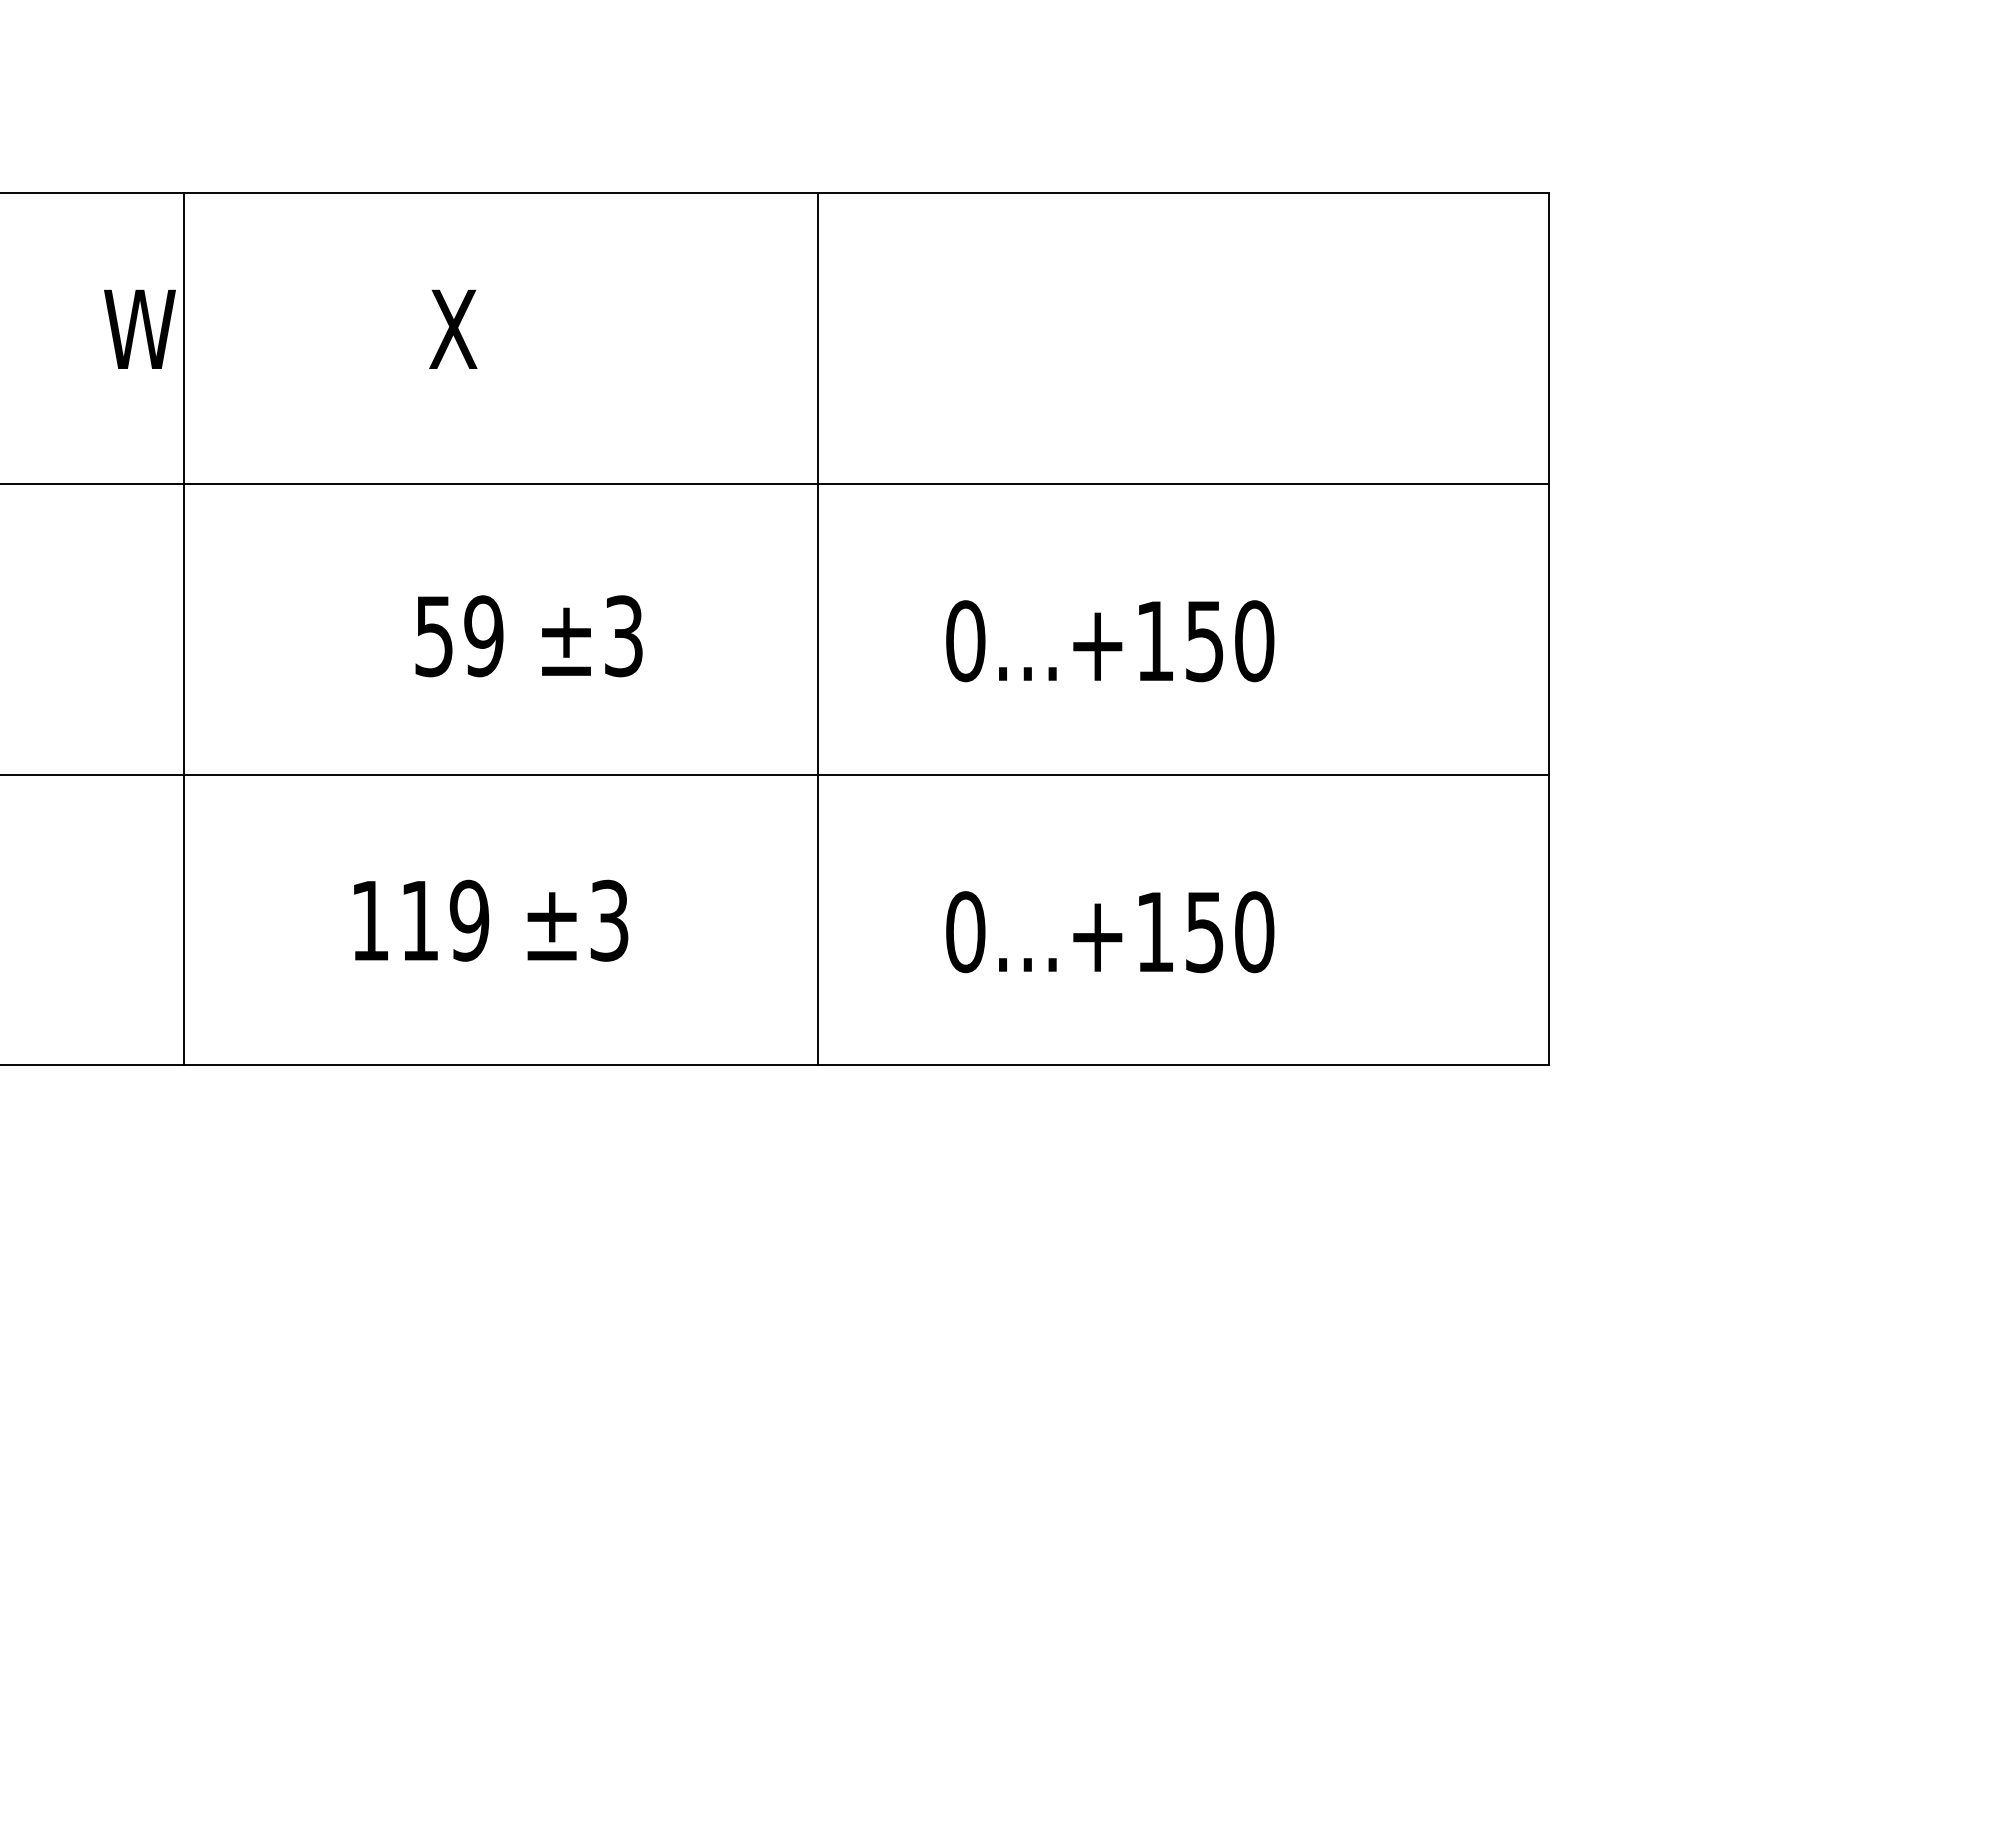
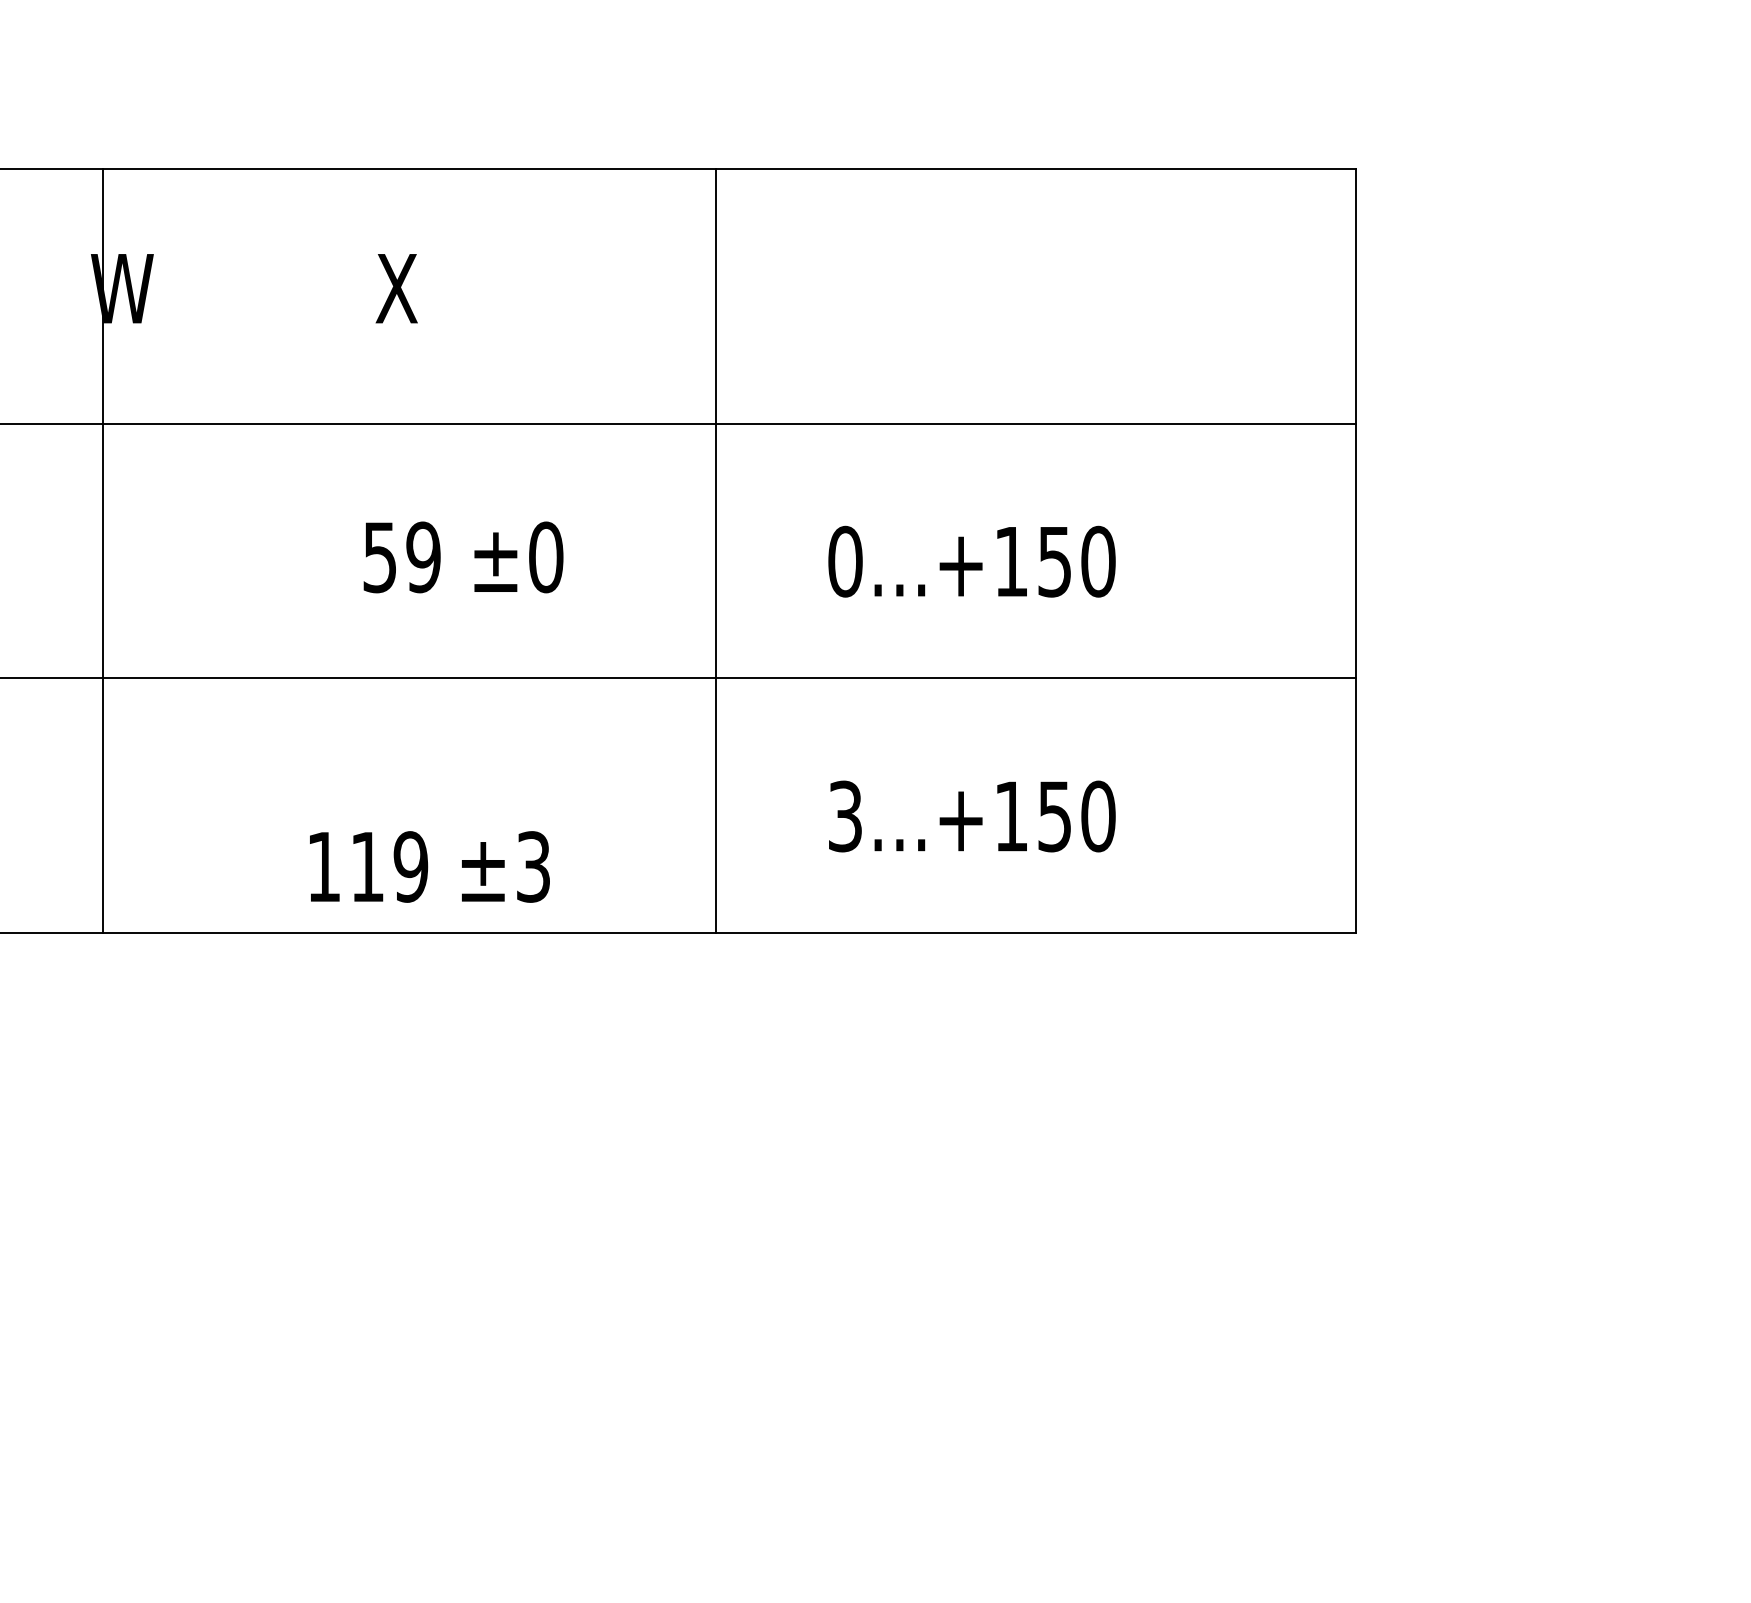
line: (184, 628) -> (103, 550), moved
text: (623, 636) -> (545, 557), ±3 -> ±0
text: (491, 920) -> (430, 866), moved
text: (965, 932) -> (845, 816), 0...+150 -> 3...+150

